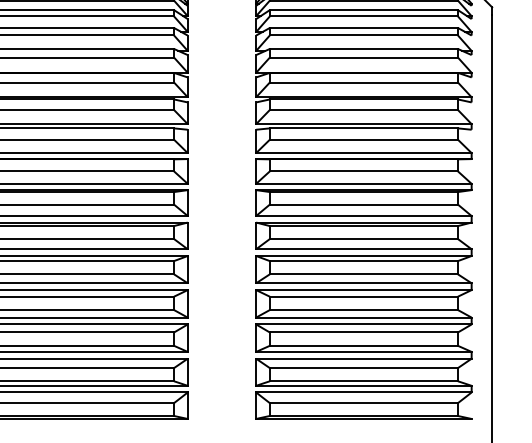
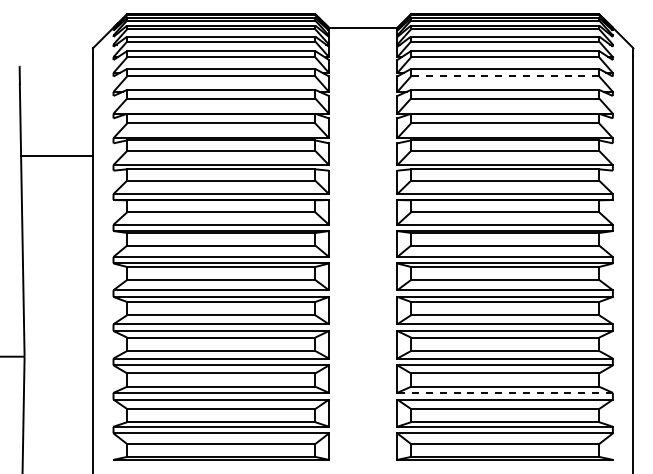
line: (363, 35) -> (504, 76), solid -> dashed
line: (364, 351) -> (505, 392), solid -> dashed

